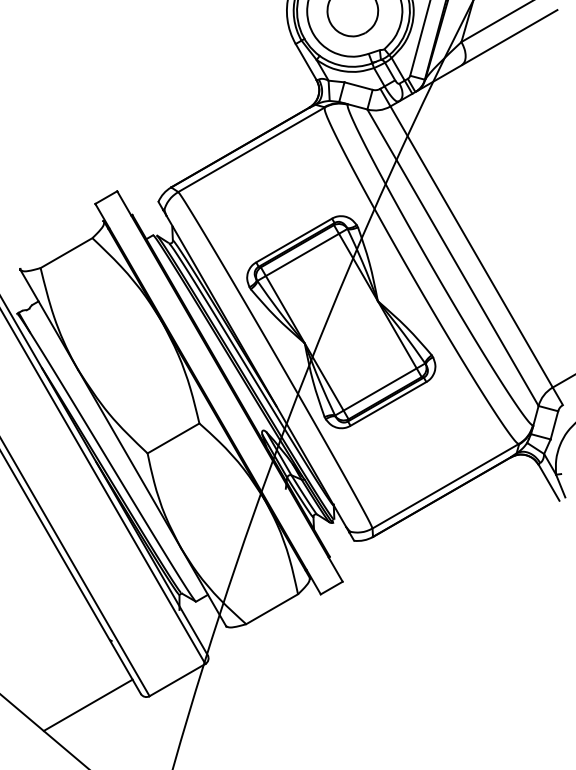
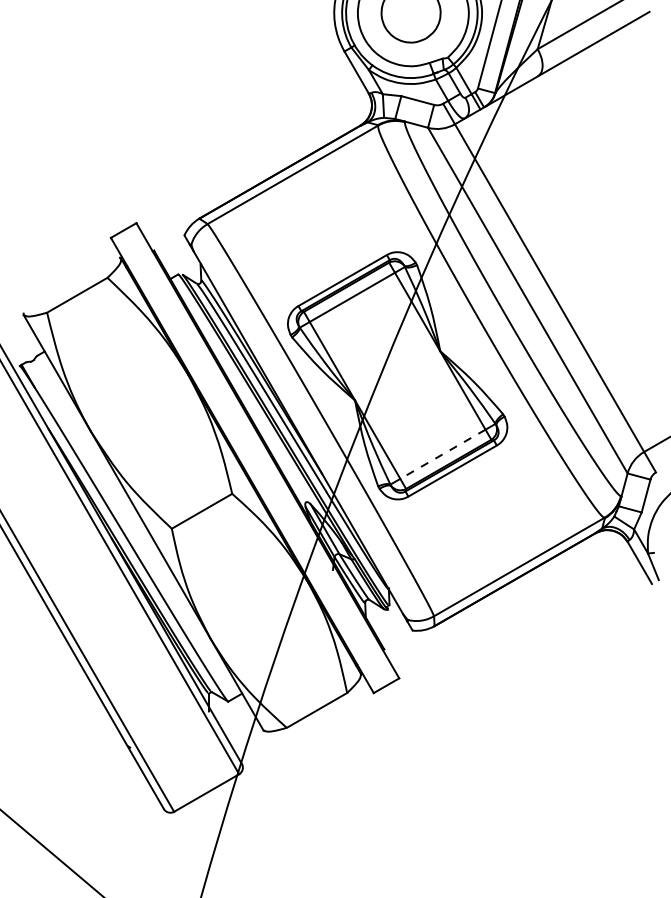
line: (379, 389) -> (442, 454), solid -> dashed
line: (87, 704) -> (101, 821), removed

